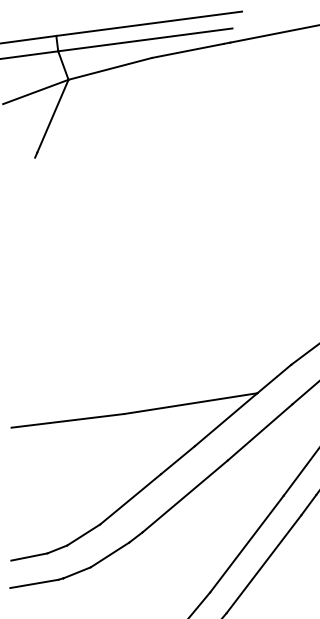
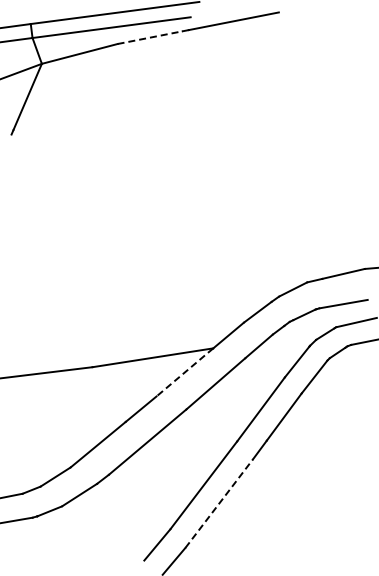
line: (188, 50) -> (150, 37), solid -> dashed
line: (225, 419) -> (184, 372), solid -> dashed
line: (264, 564) -> (219, 503), solid -> dashed

